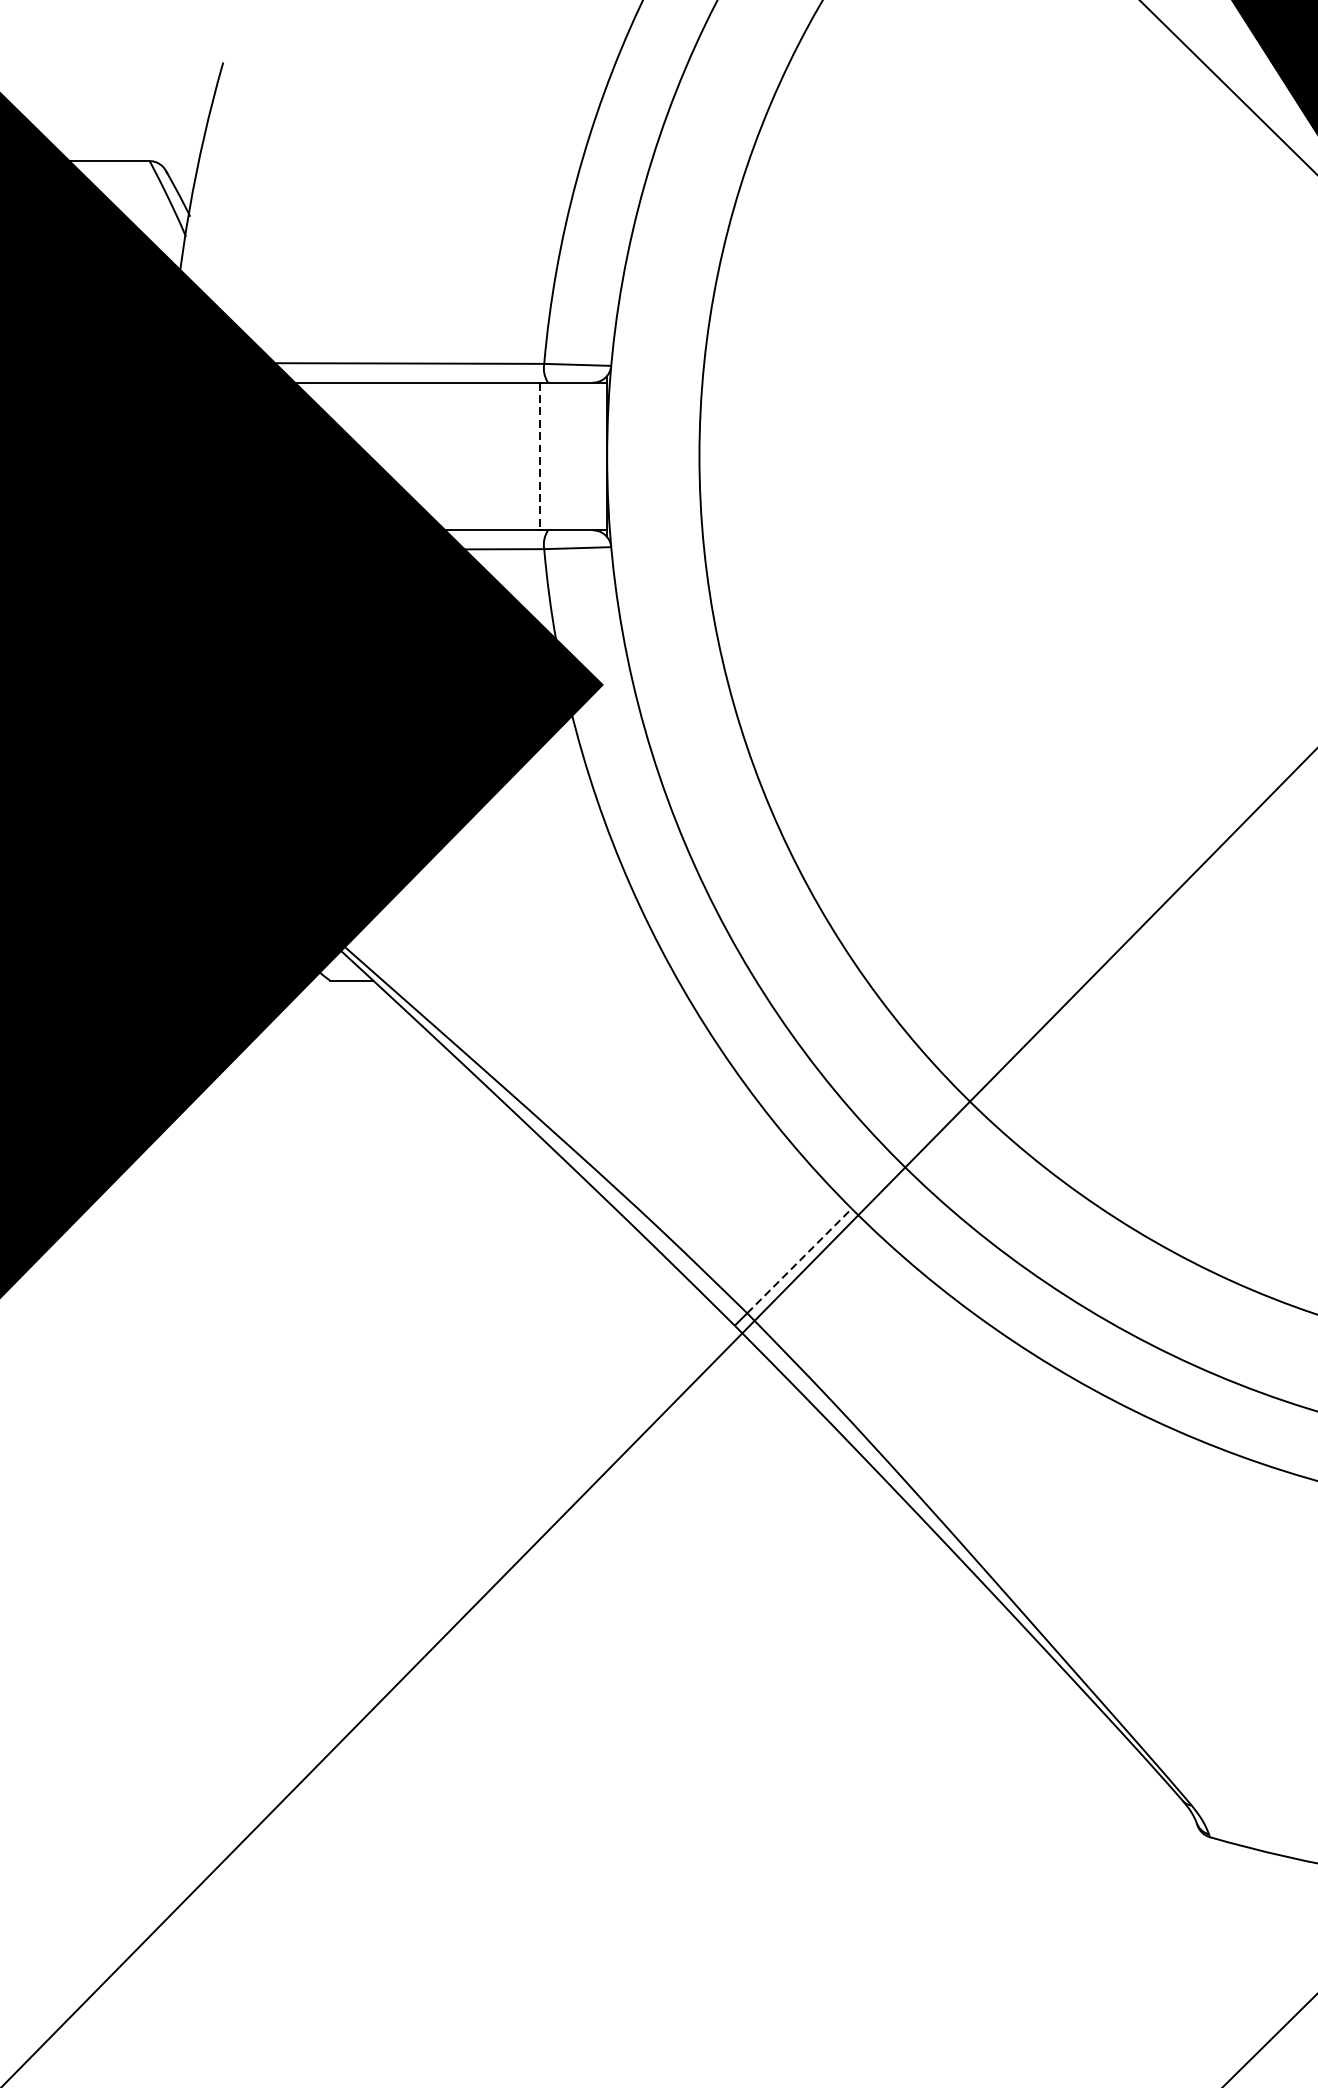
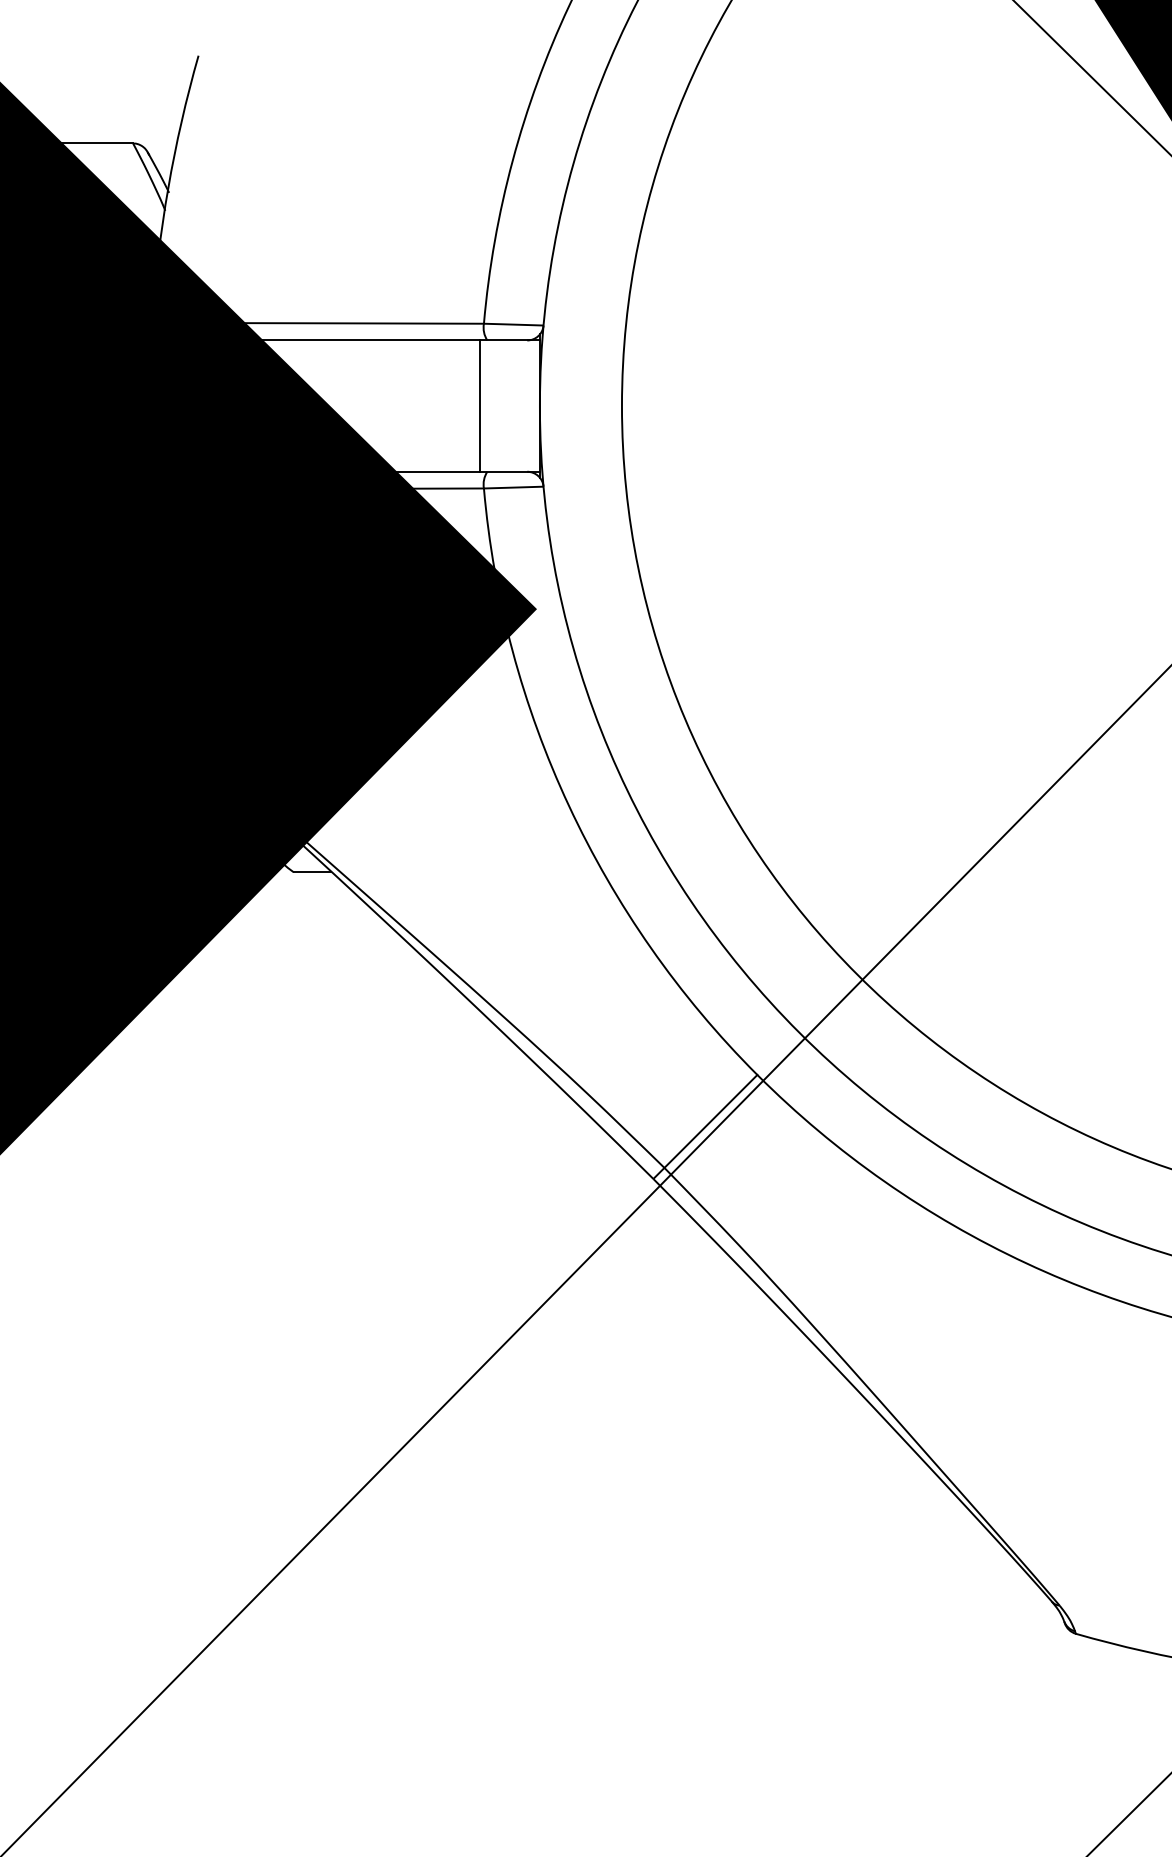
line: (540, 456) -> (480, 406), dashed -> solid
line: (799, 1261) -> (710, 1121), dashed -> solid

